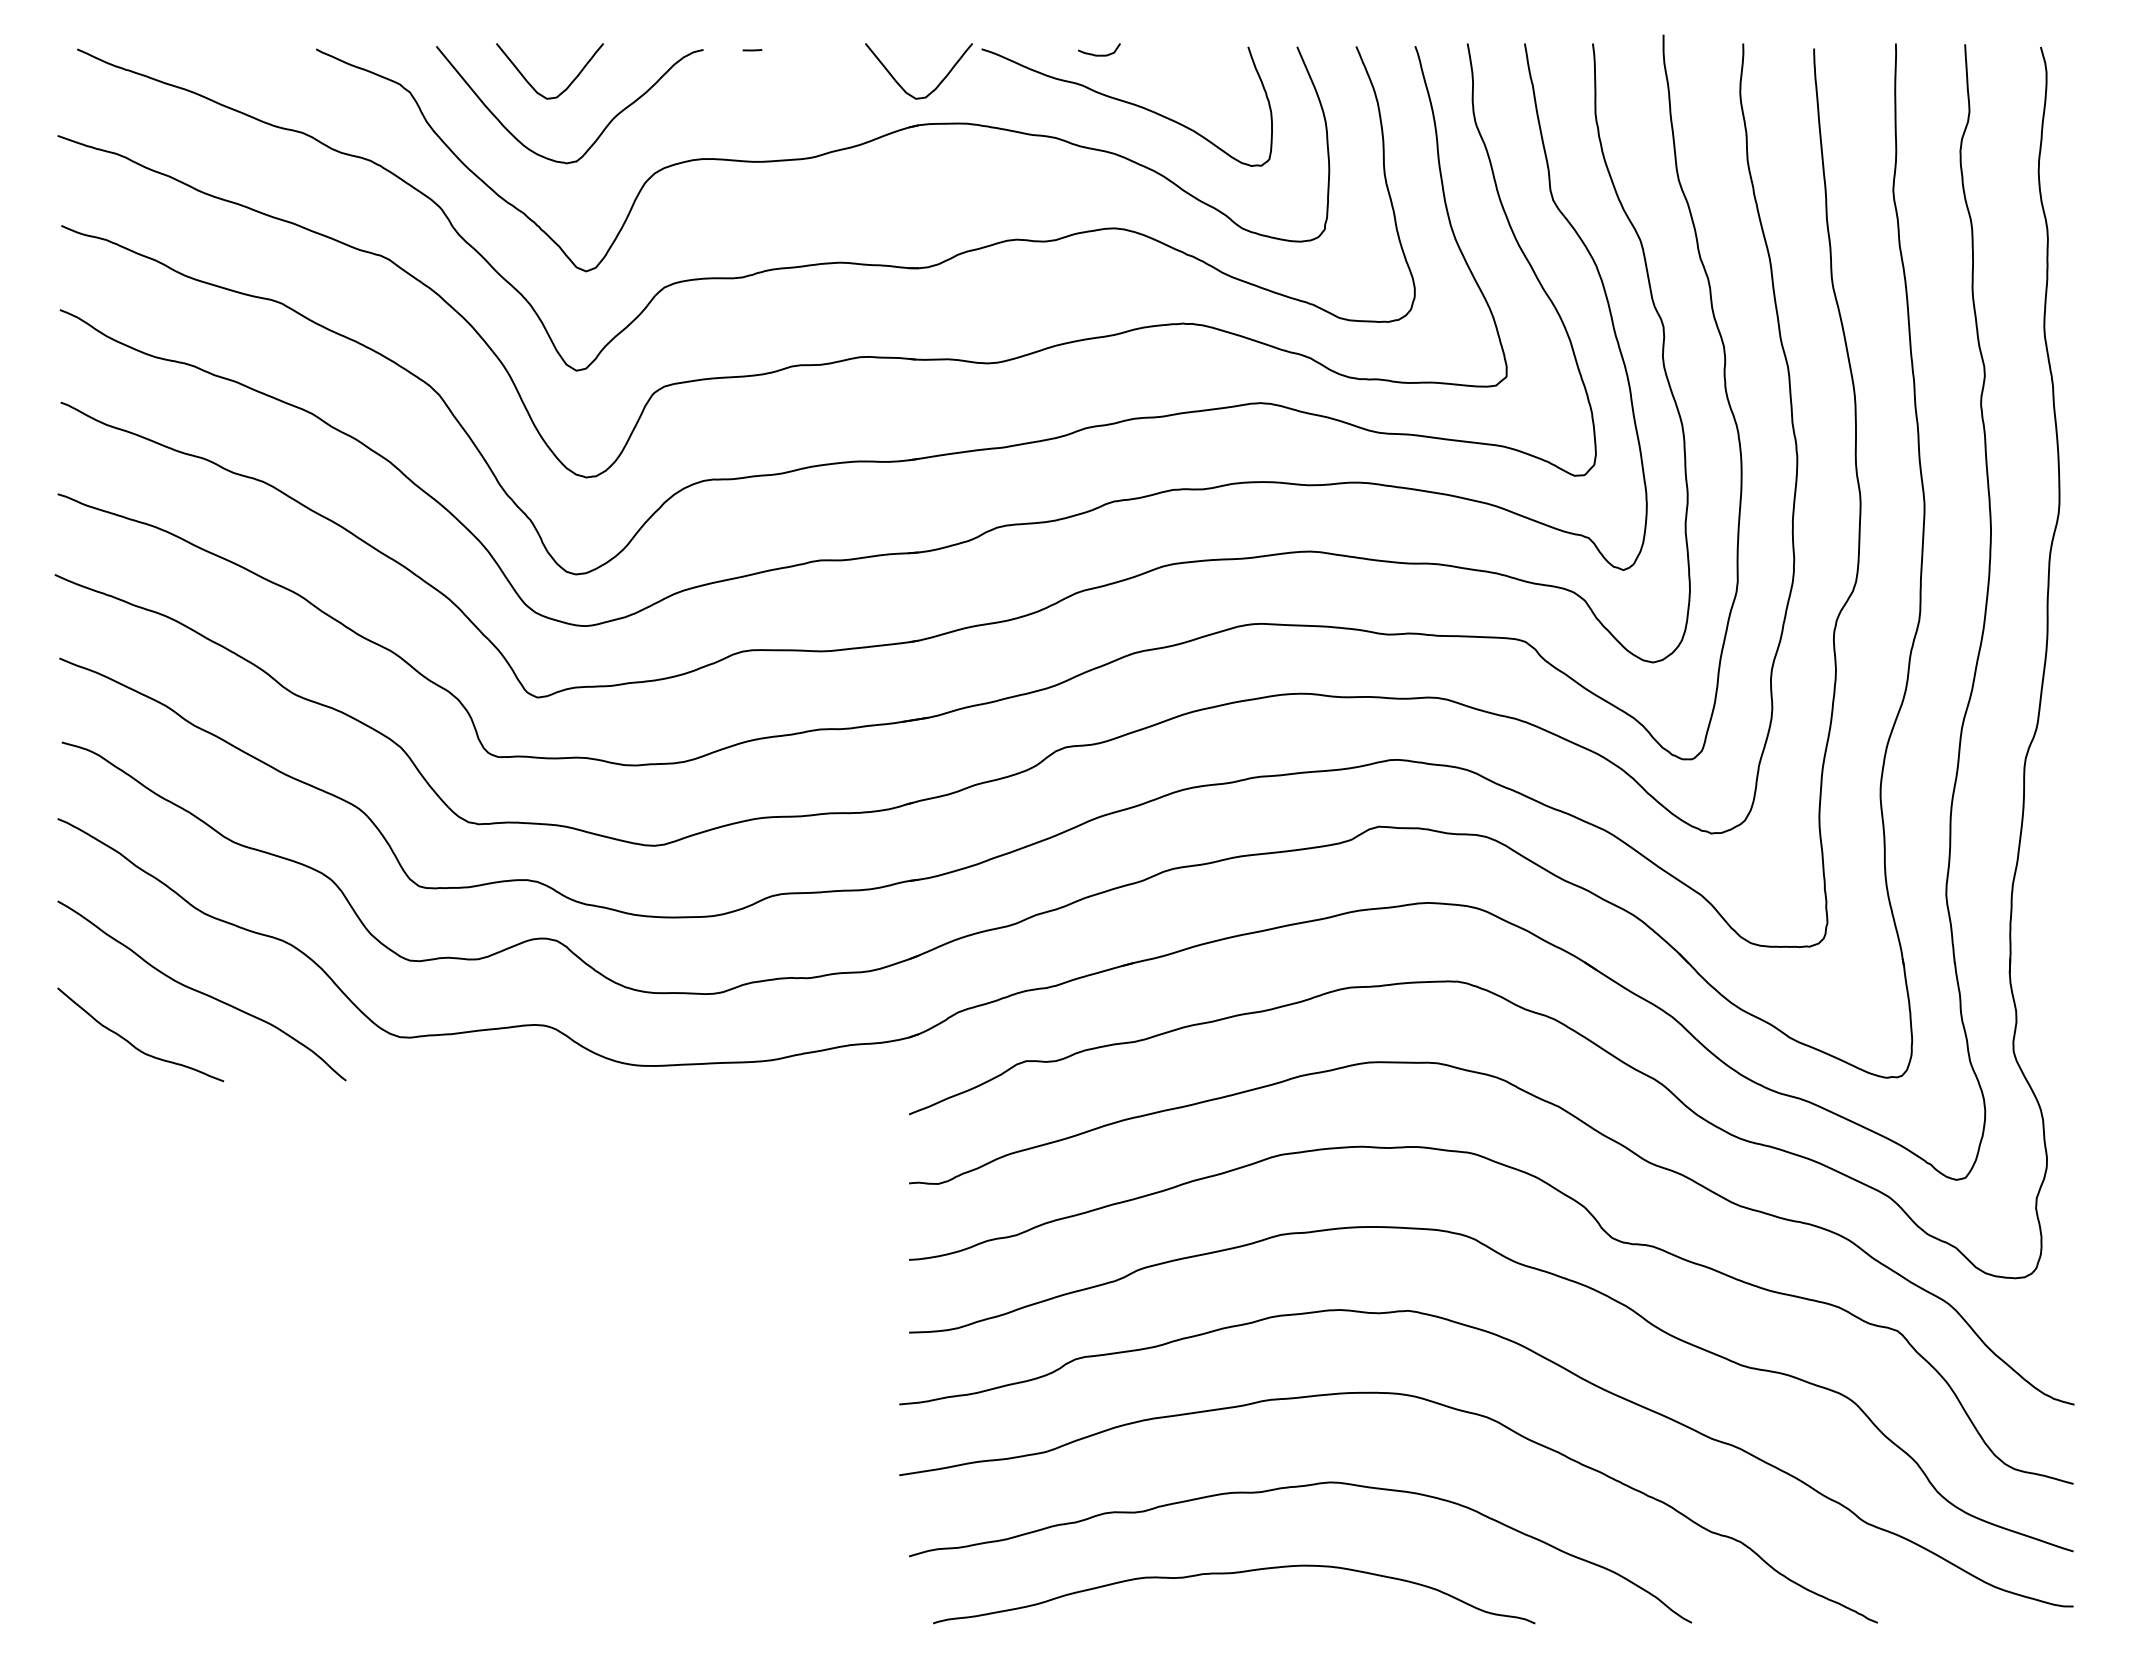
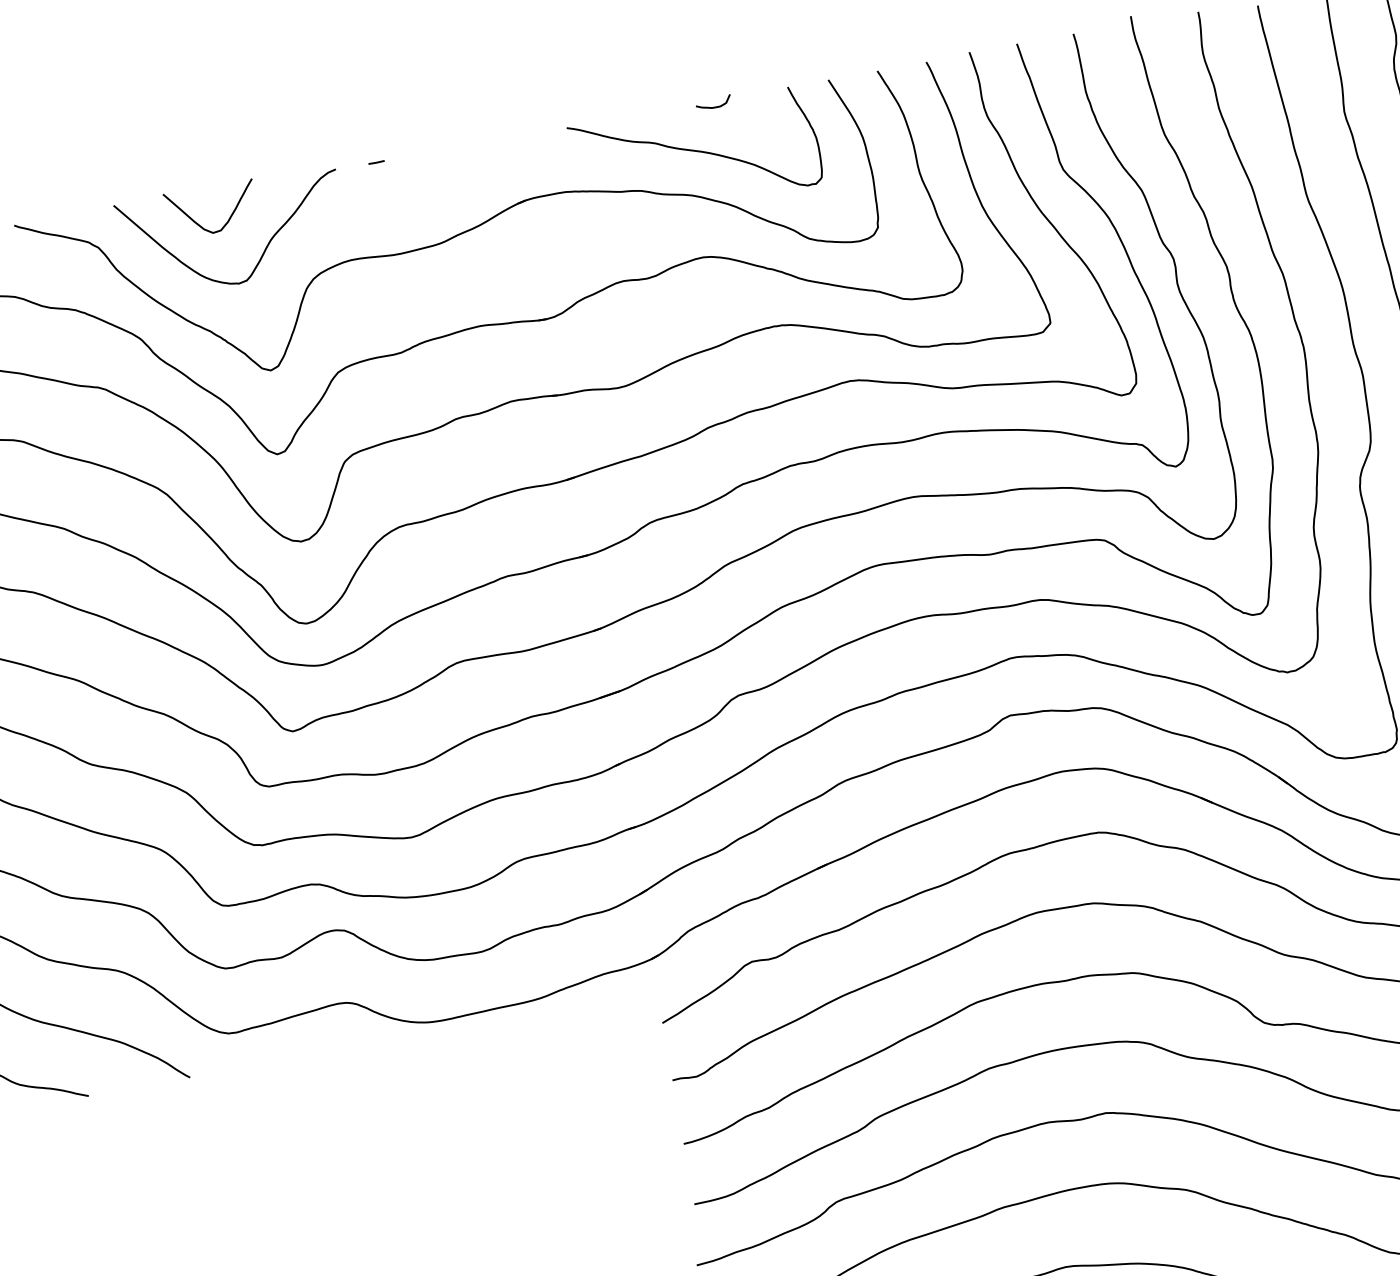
curve: (1099, 54) -> (714, 106), moved
curve: (901, 85) -> (505, 169), removed

